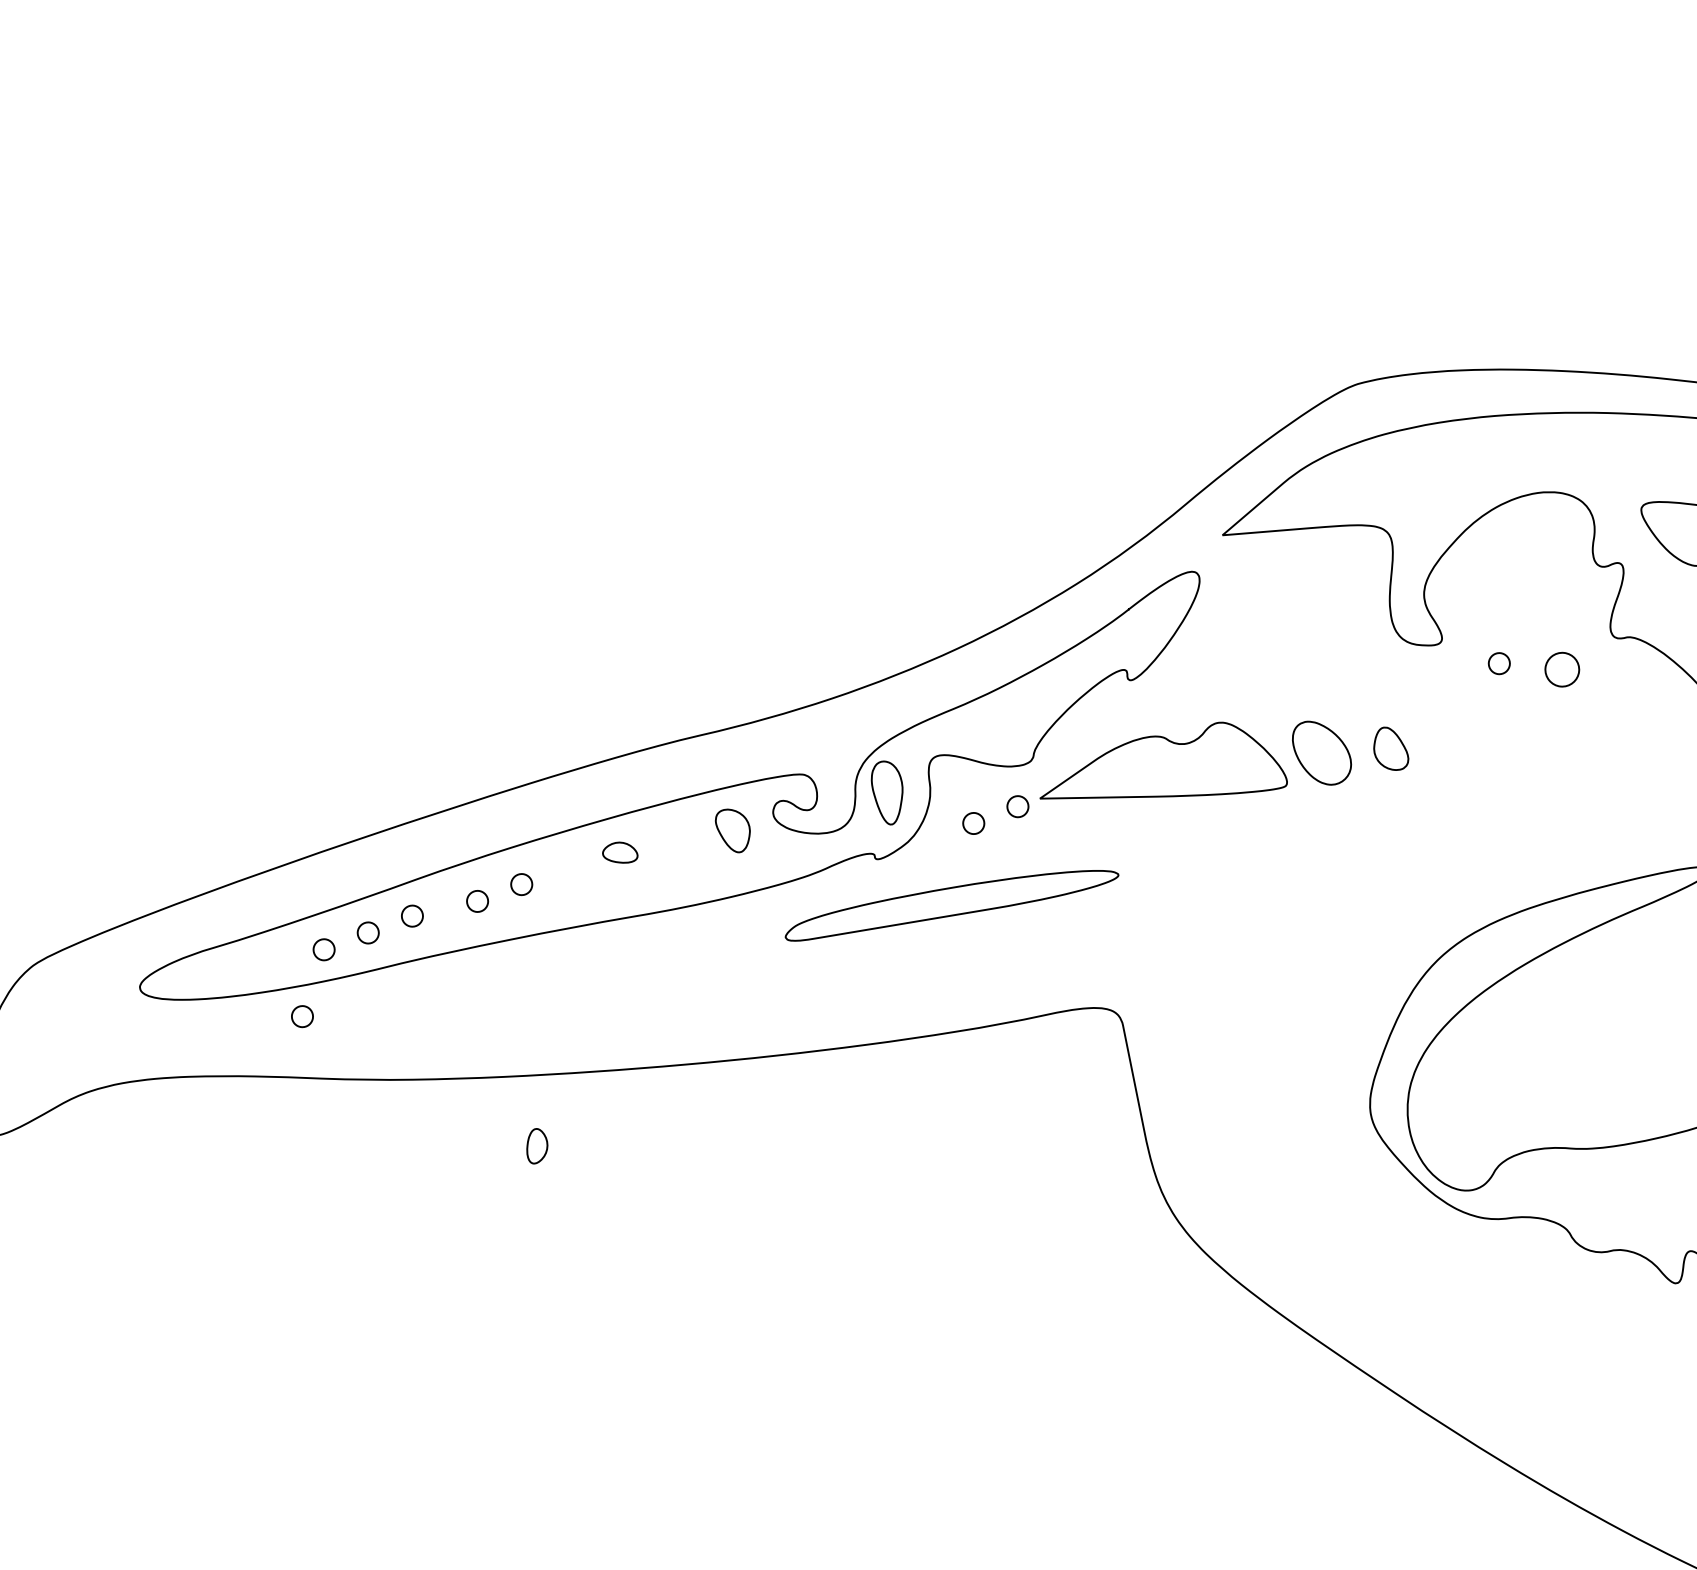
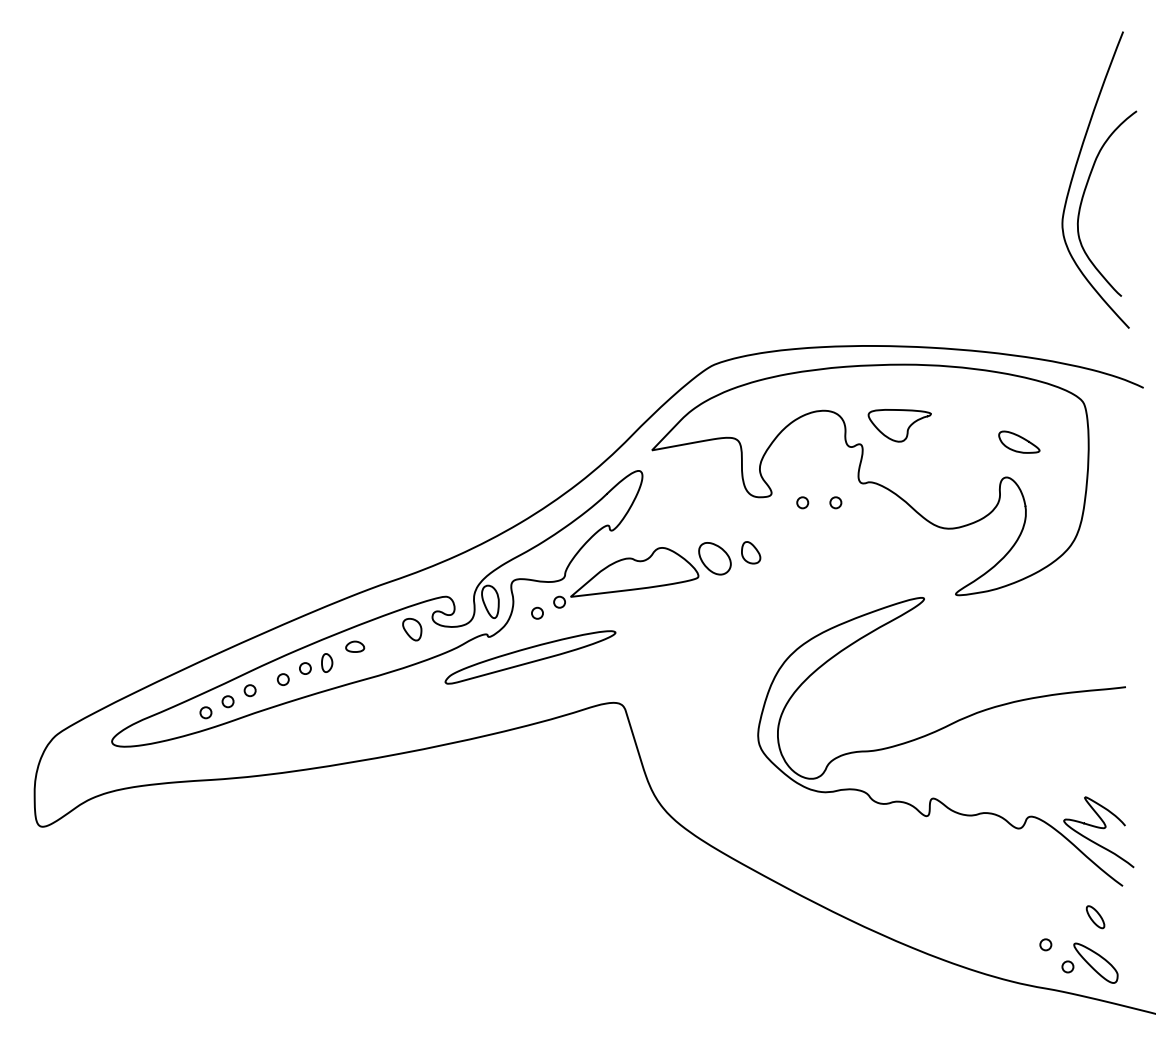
part: (1561, 669) -> (835, 502), size x0.62
part: (301, 1016) -> (197, 748), removed
part: (538, 1145) -> (327, 662), moved

